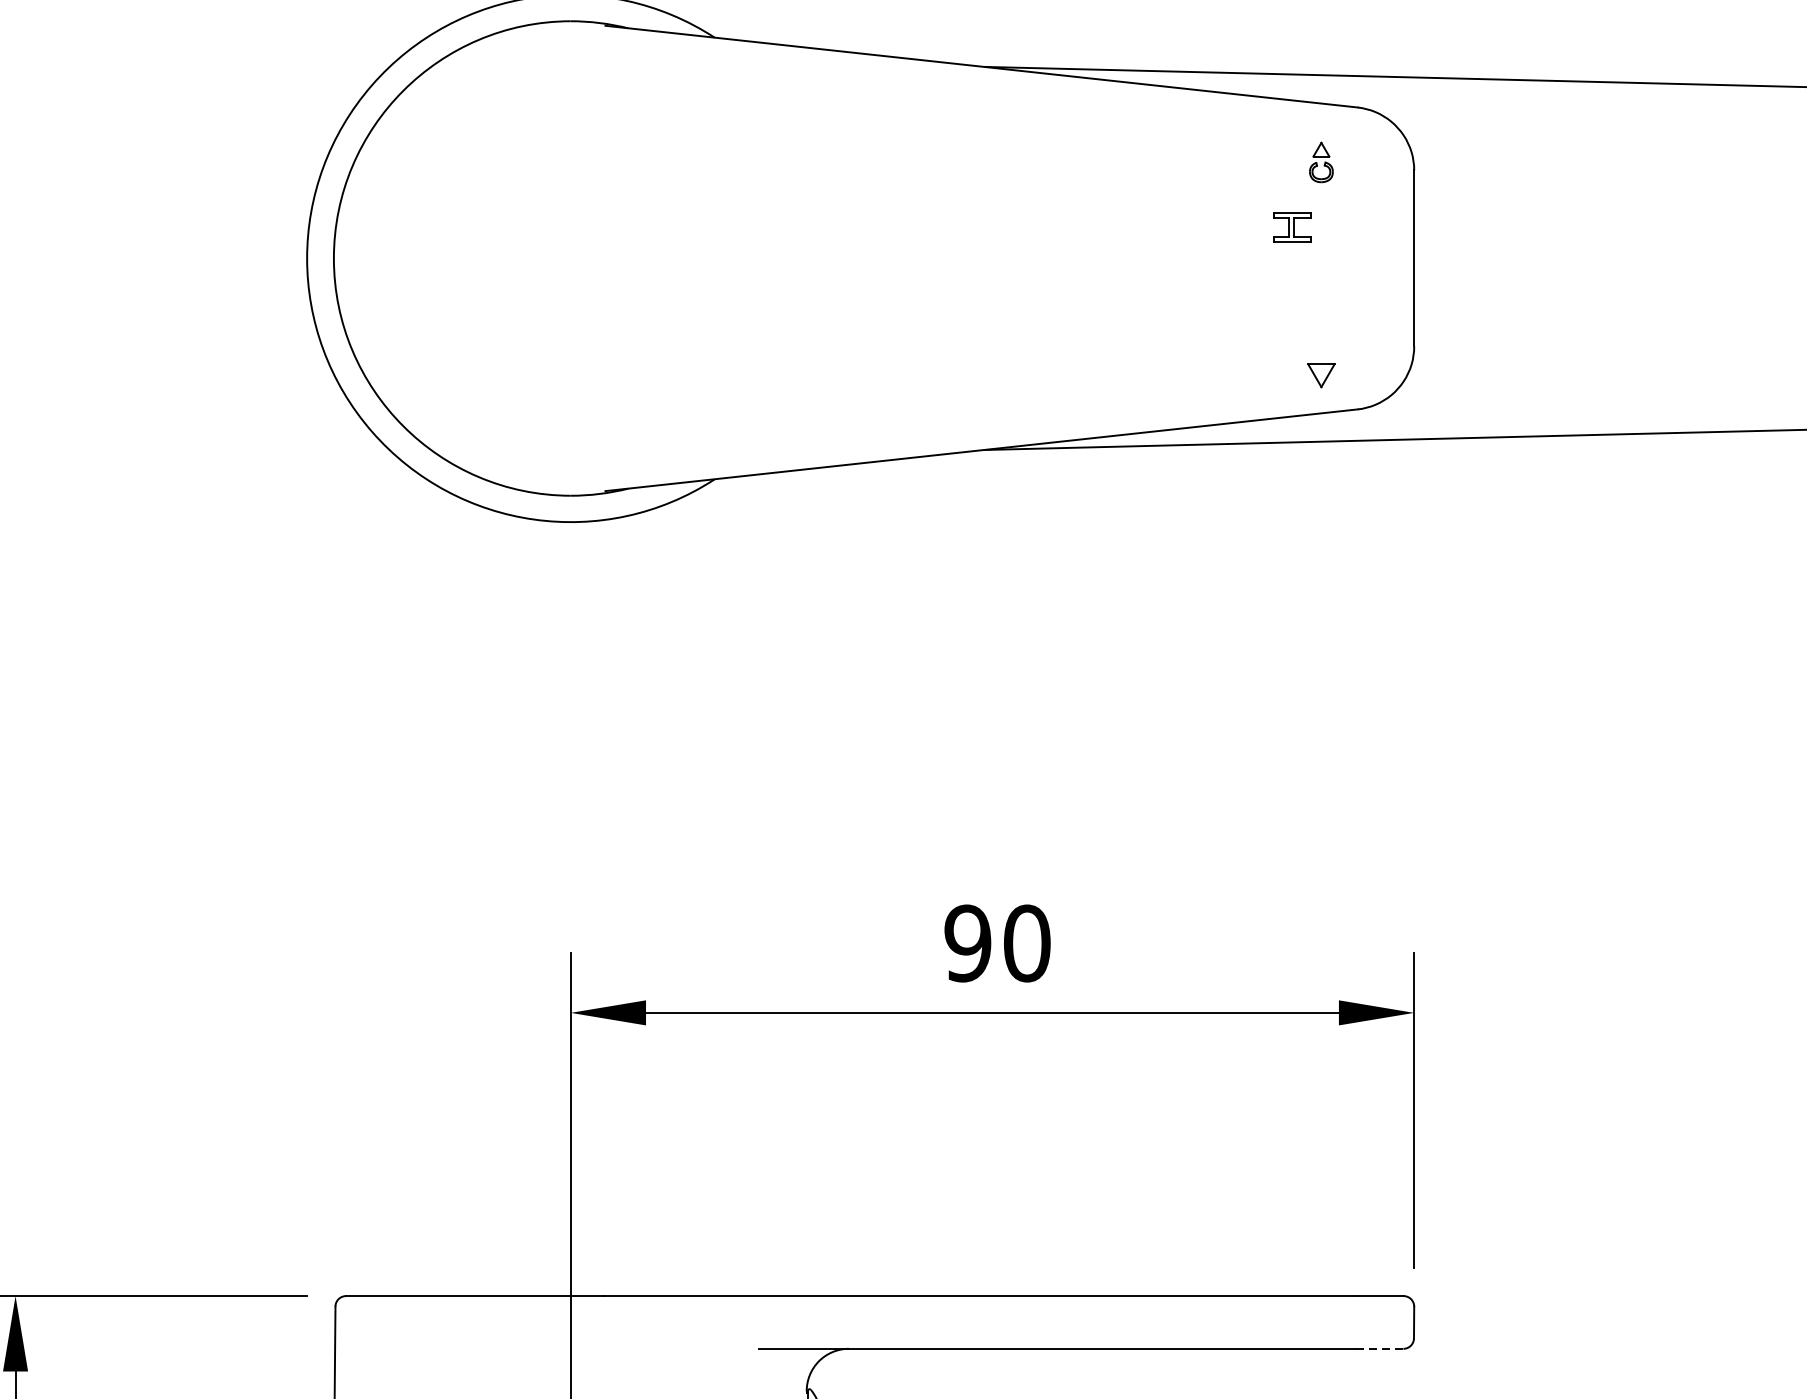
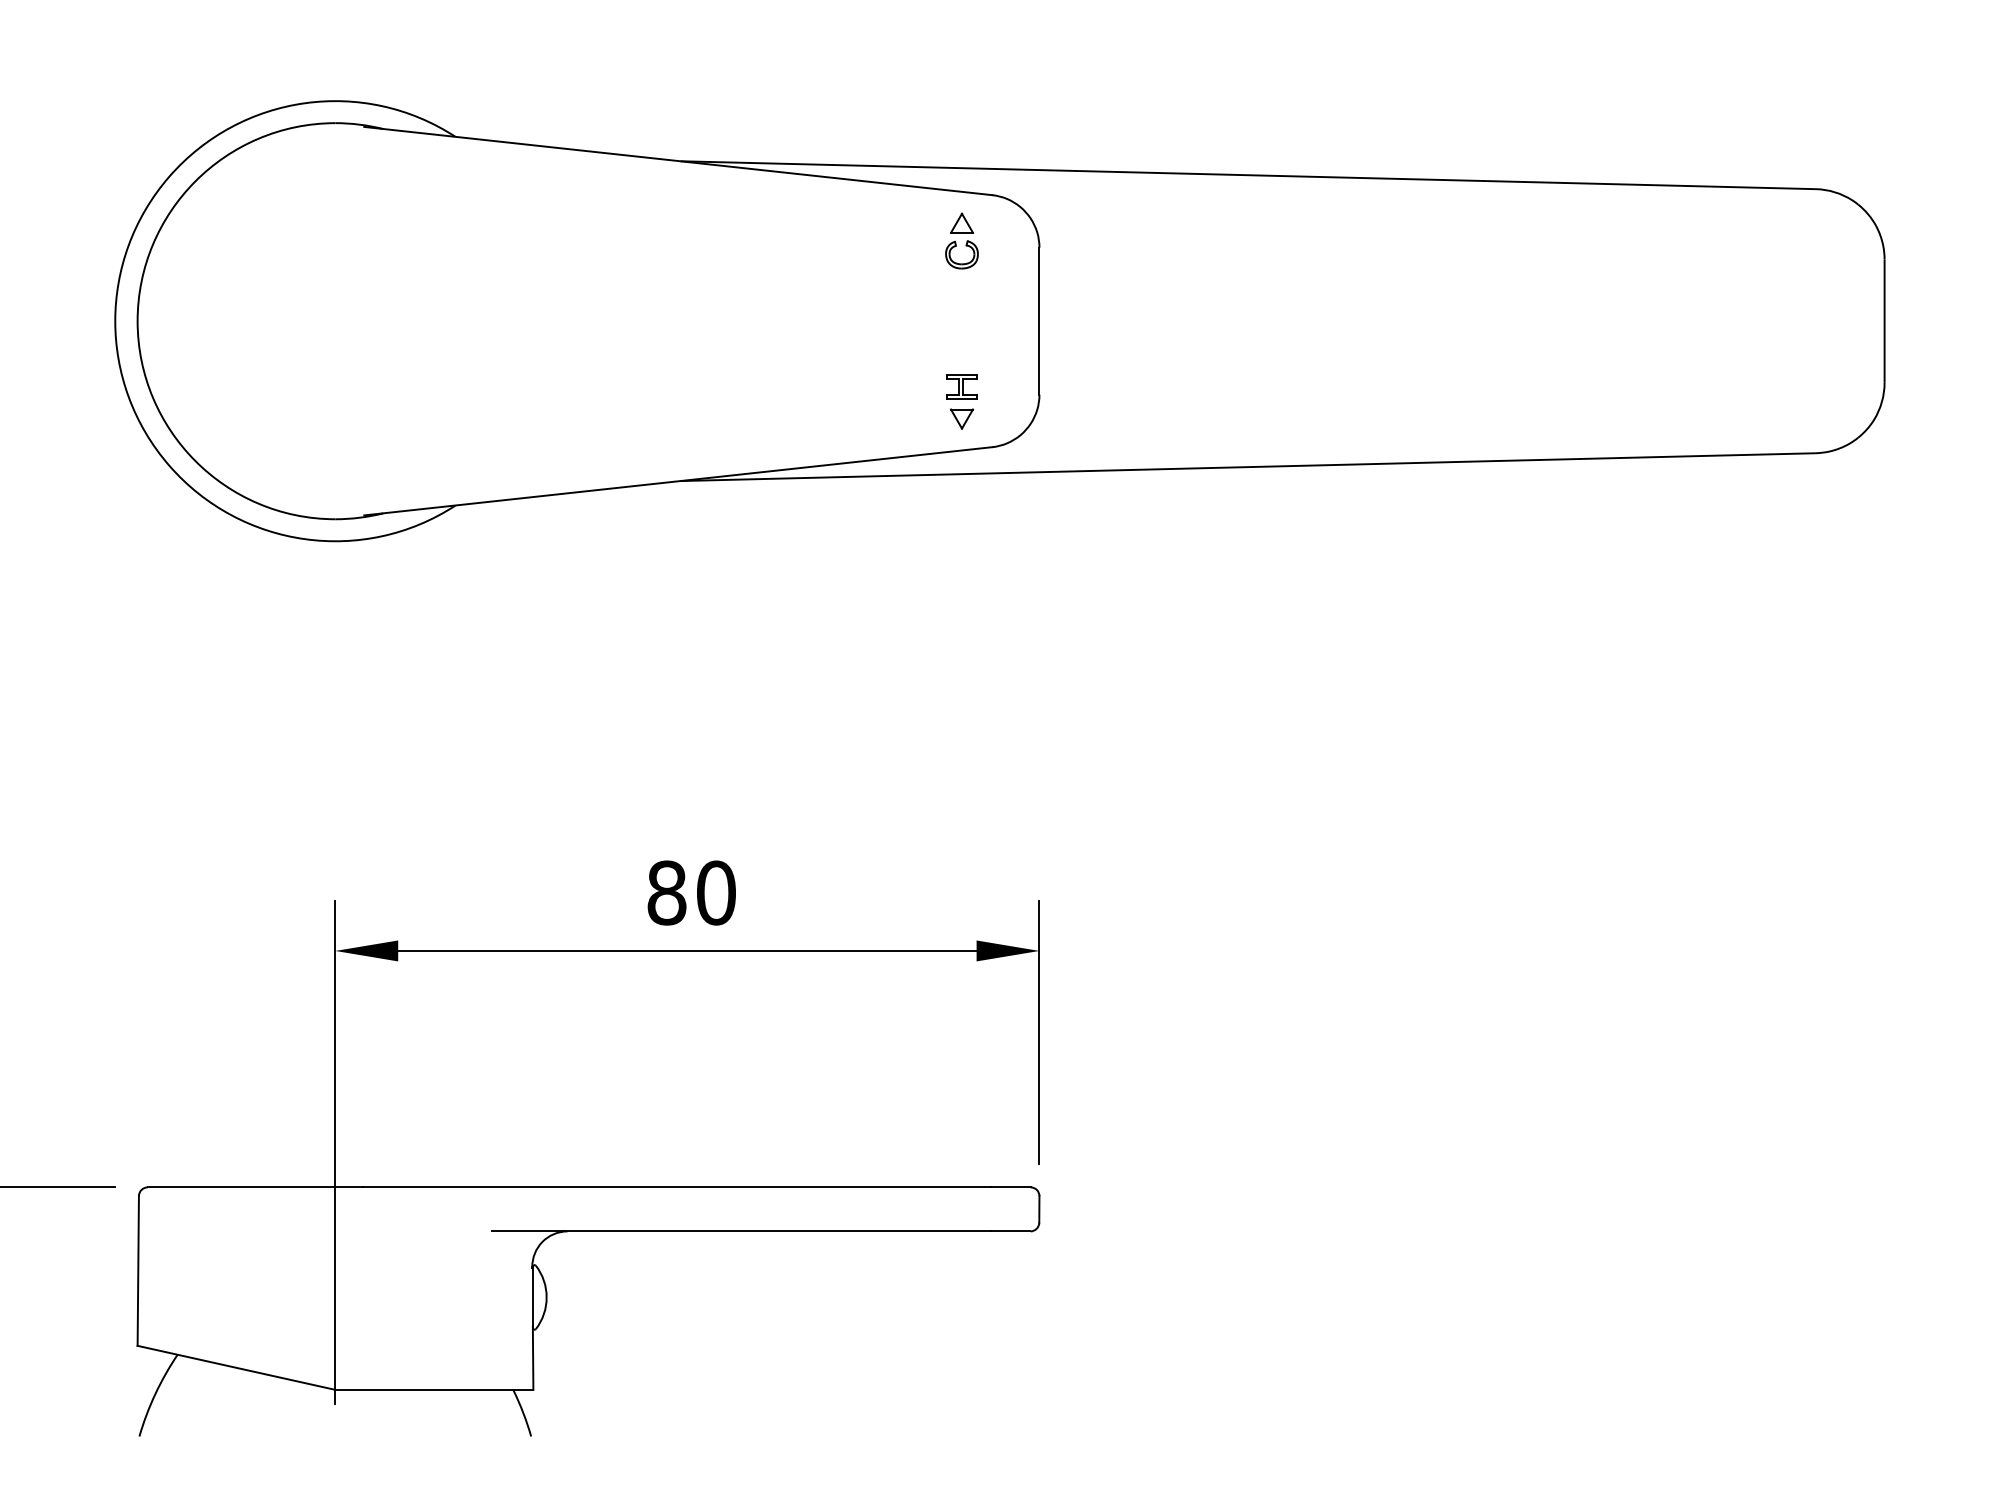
part: (1320, 161) -> (961, 240), size x1.67
part: (1292, 226) -> (961, 386), moved
text: (967, 942) -> (666, 892), 90 -> 80
line: (1379, 1348) -> (1010, 1231), dashed -> solid

